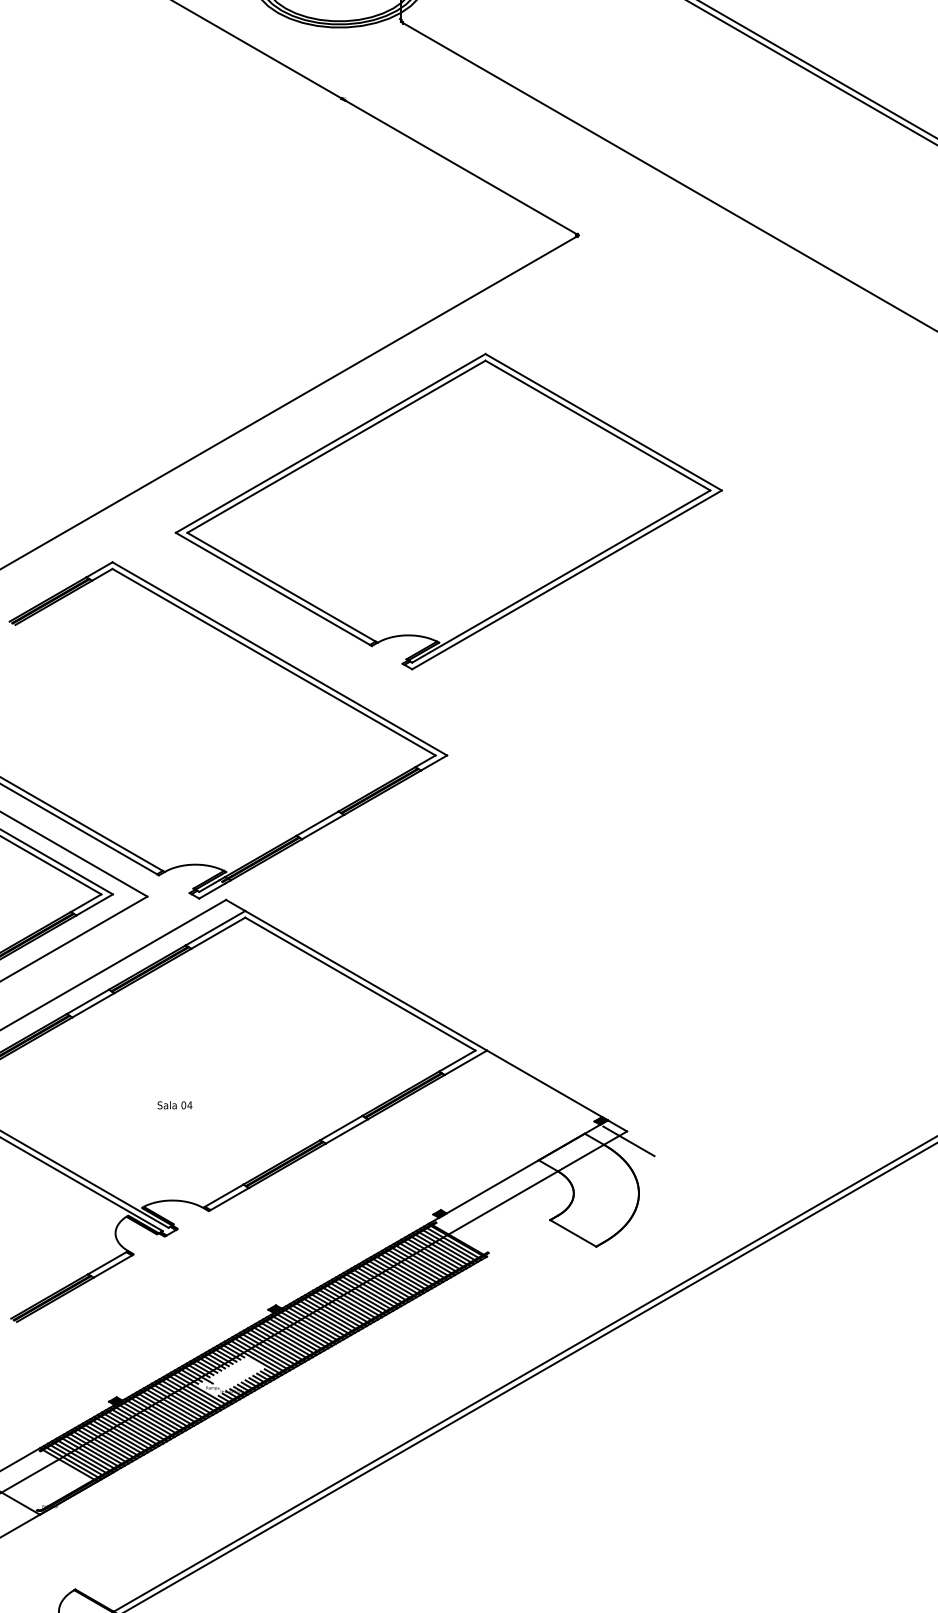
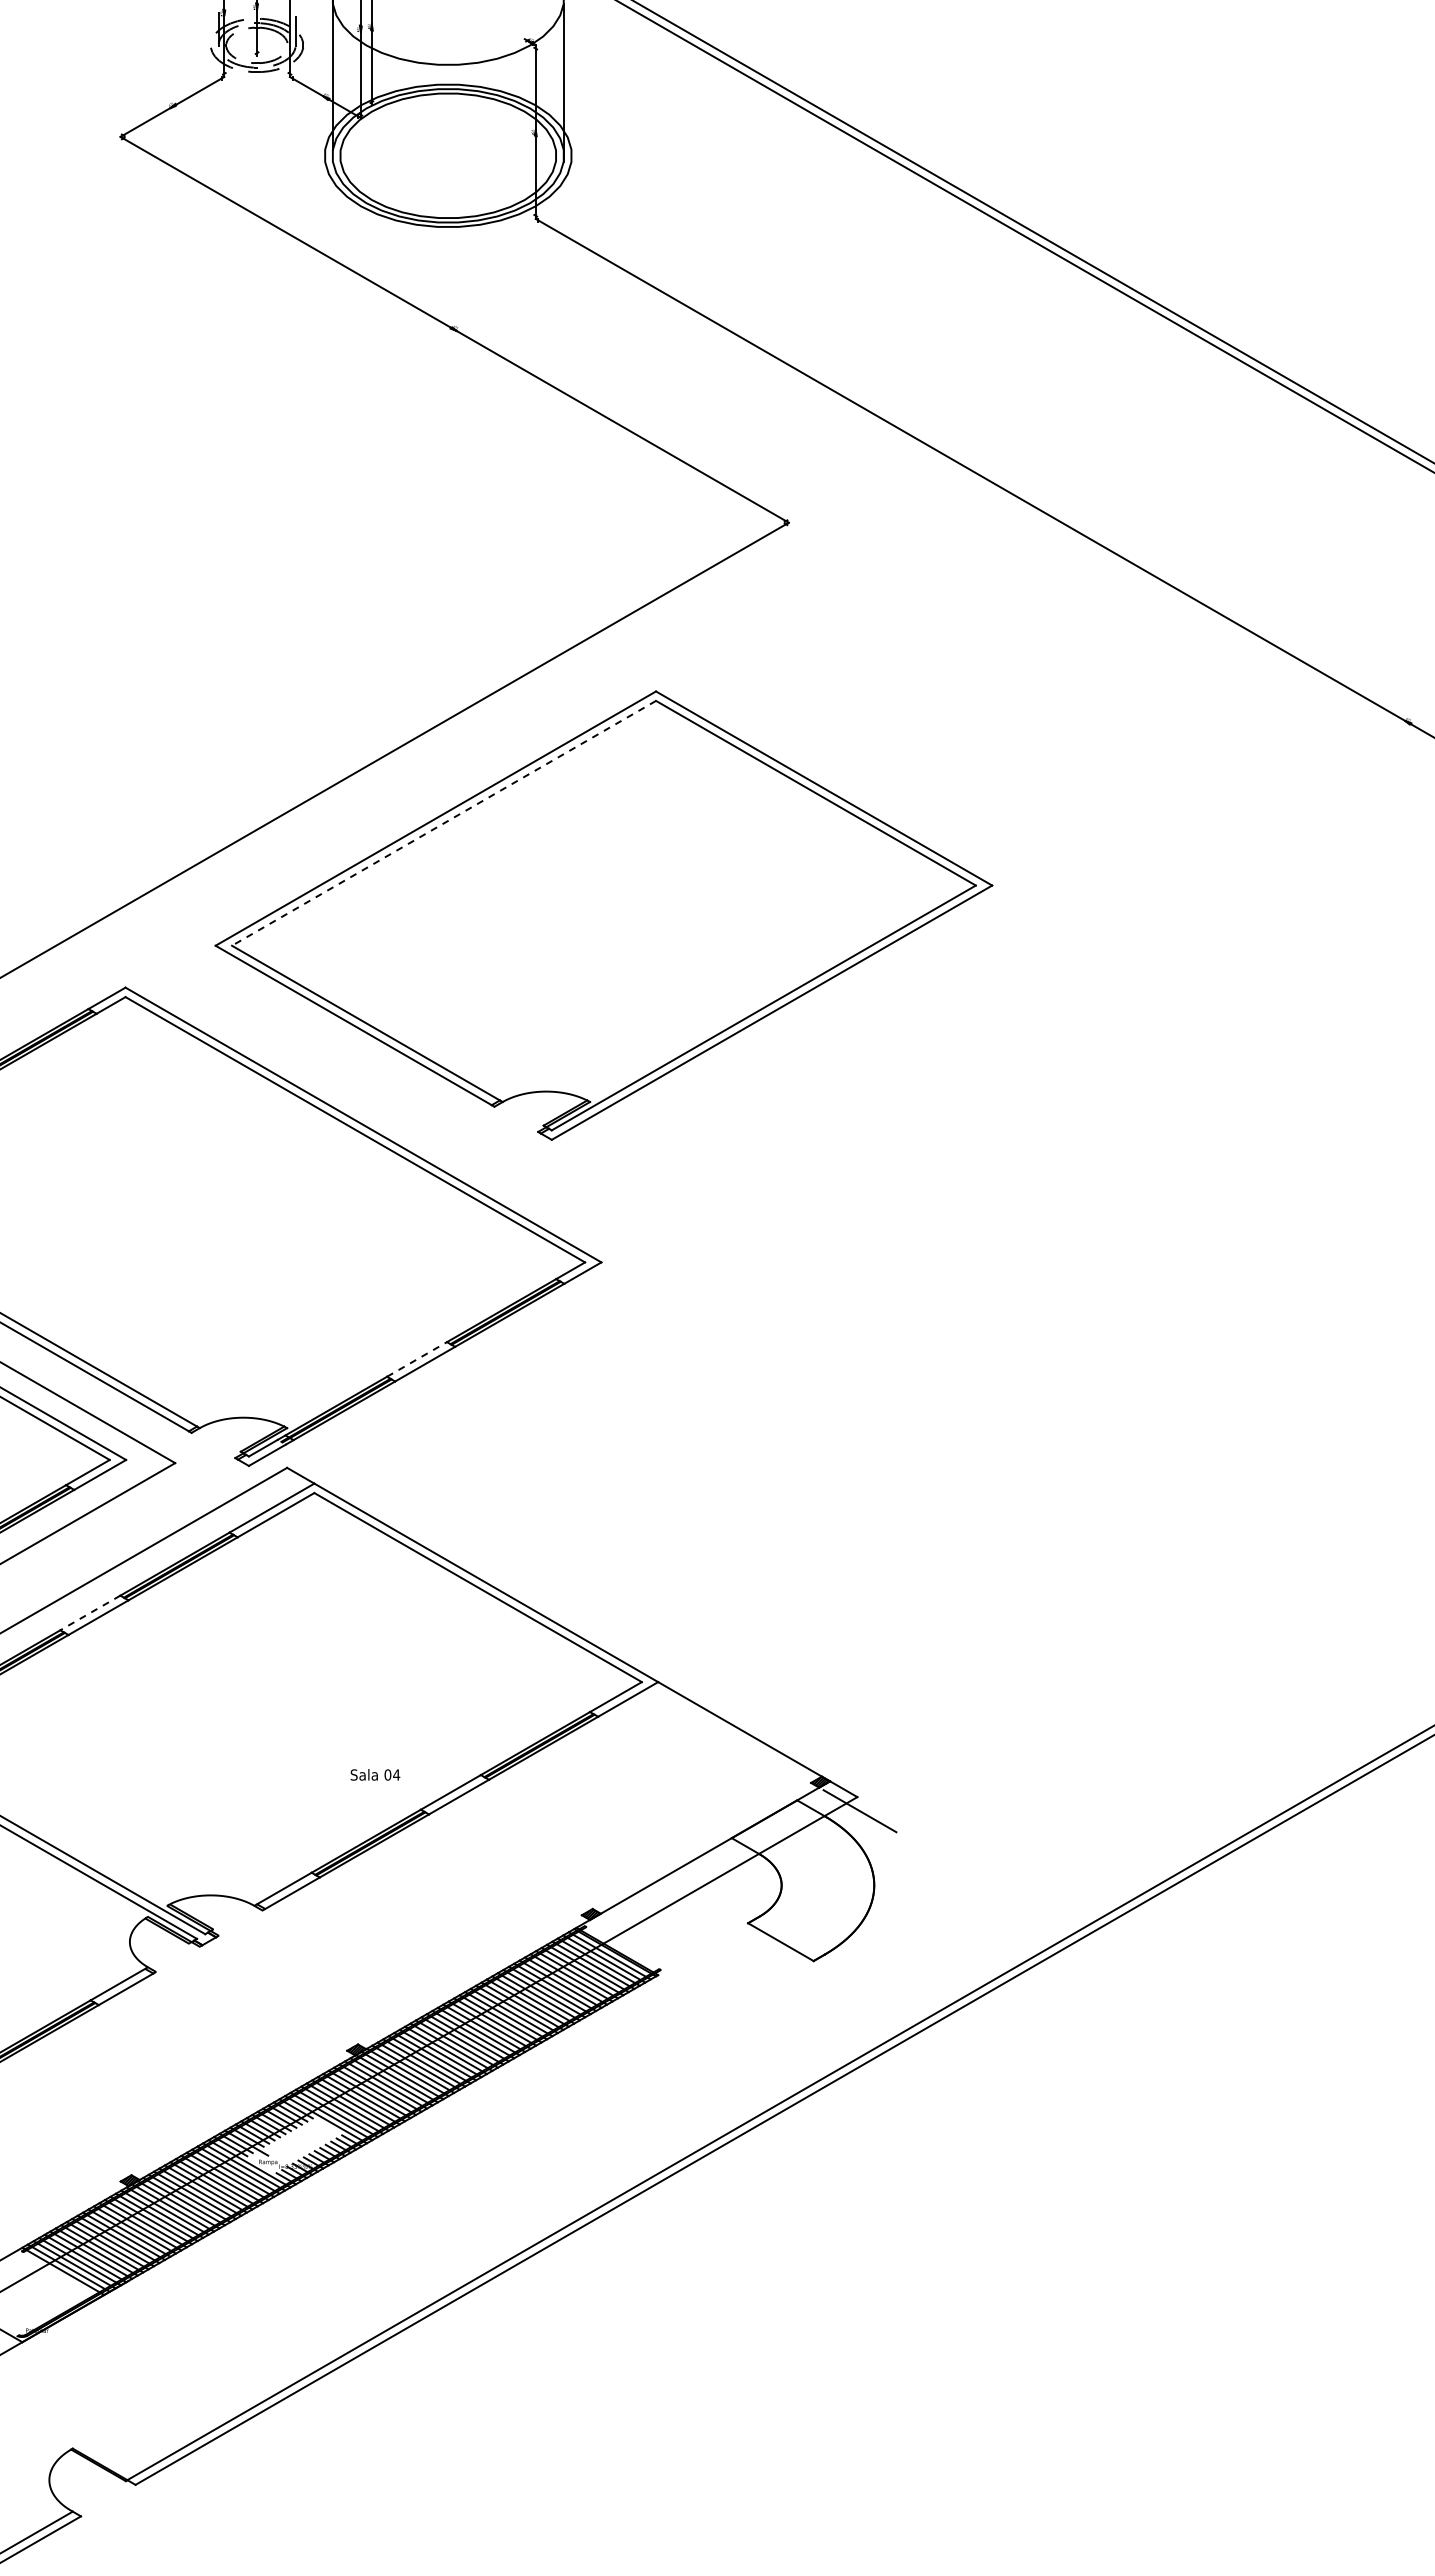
line: (336, 446) -> (444, 823), solid -> dashed
line: (317, 823) -> (417, 1359), solid -> dashed
line: (87, 1001) -> (90, 1612), solid -> dashed
text: (175, 1104) -> (375, 1774), moved

